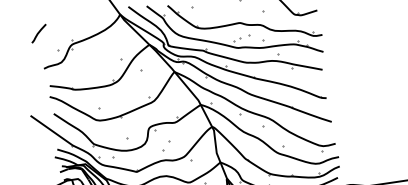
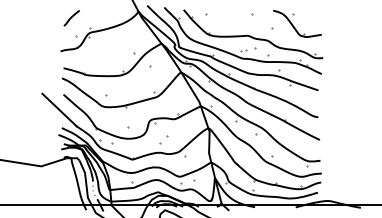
curve: (38, 33) -> (71, 18), moved

